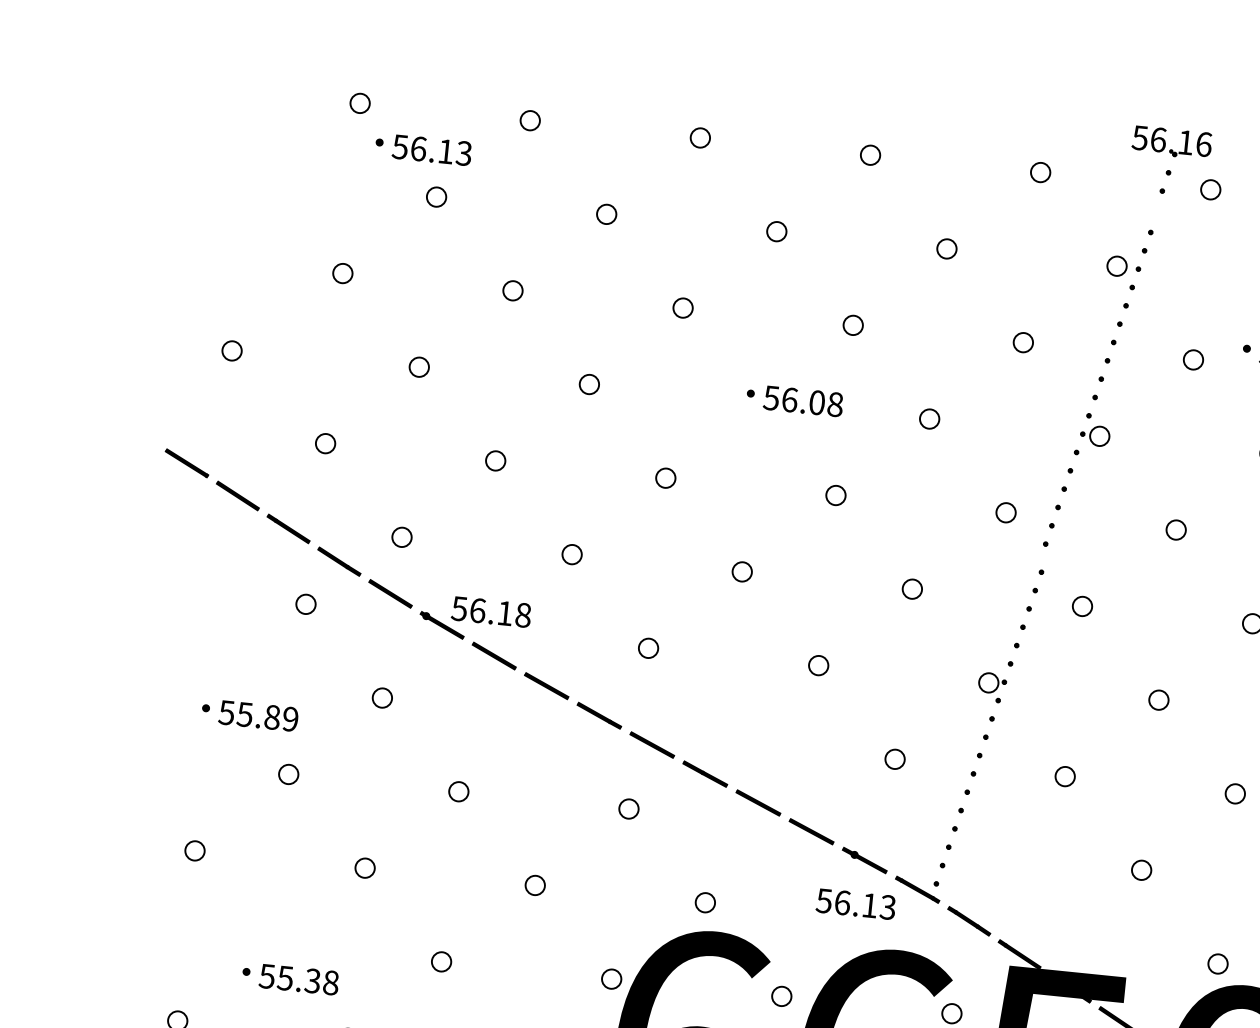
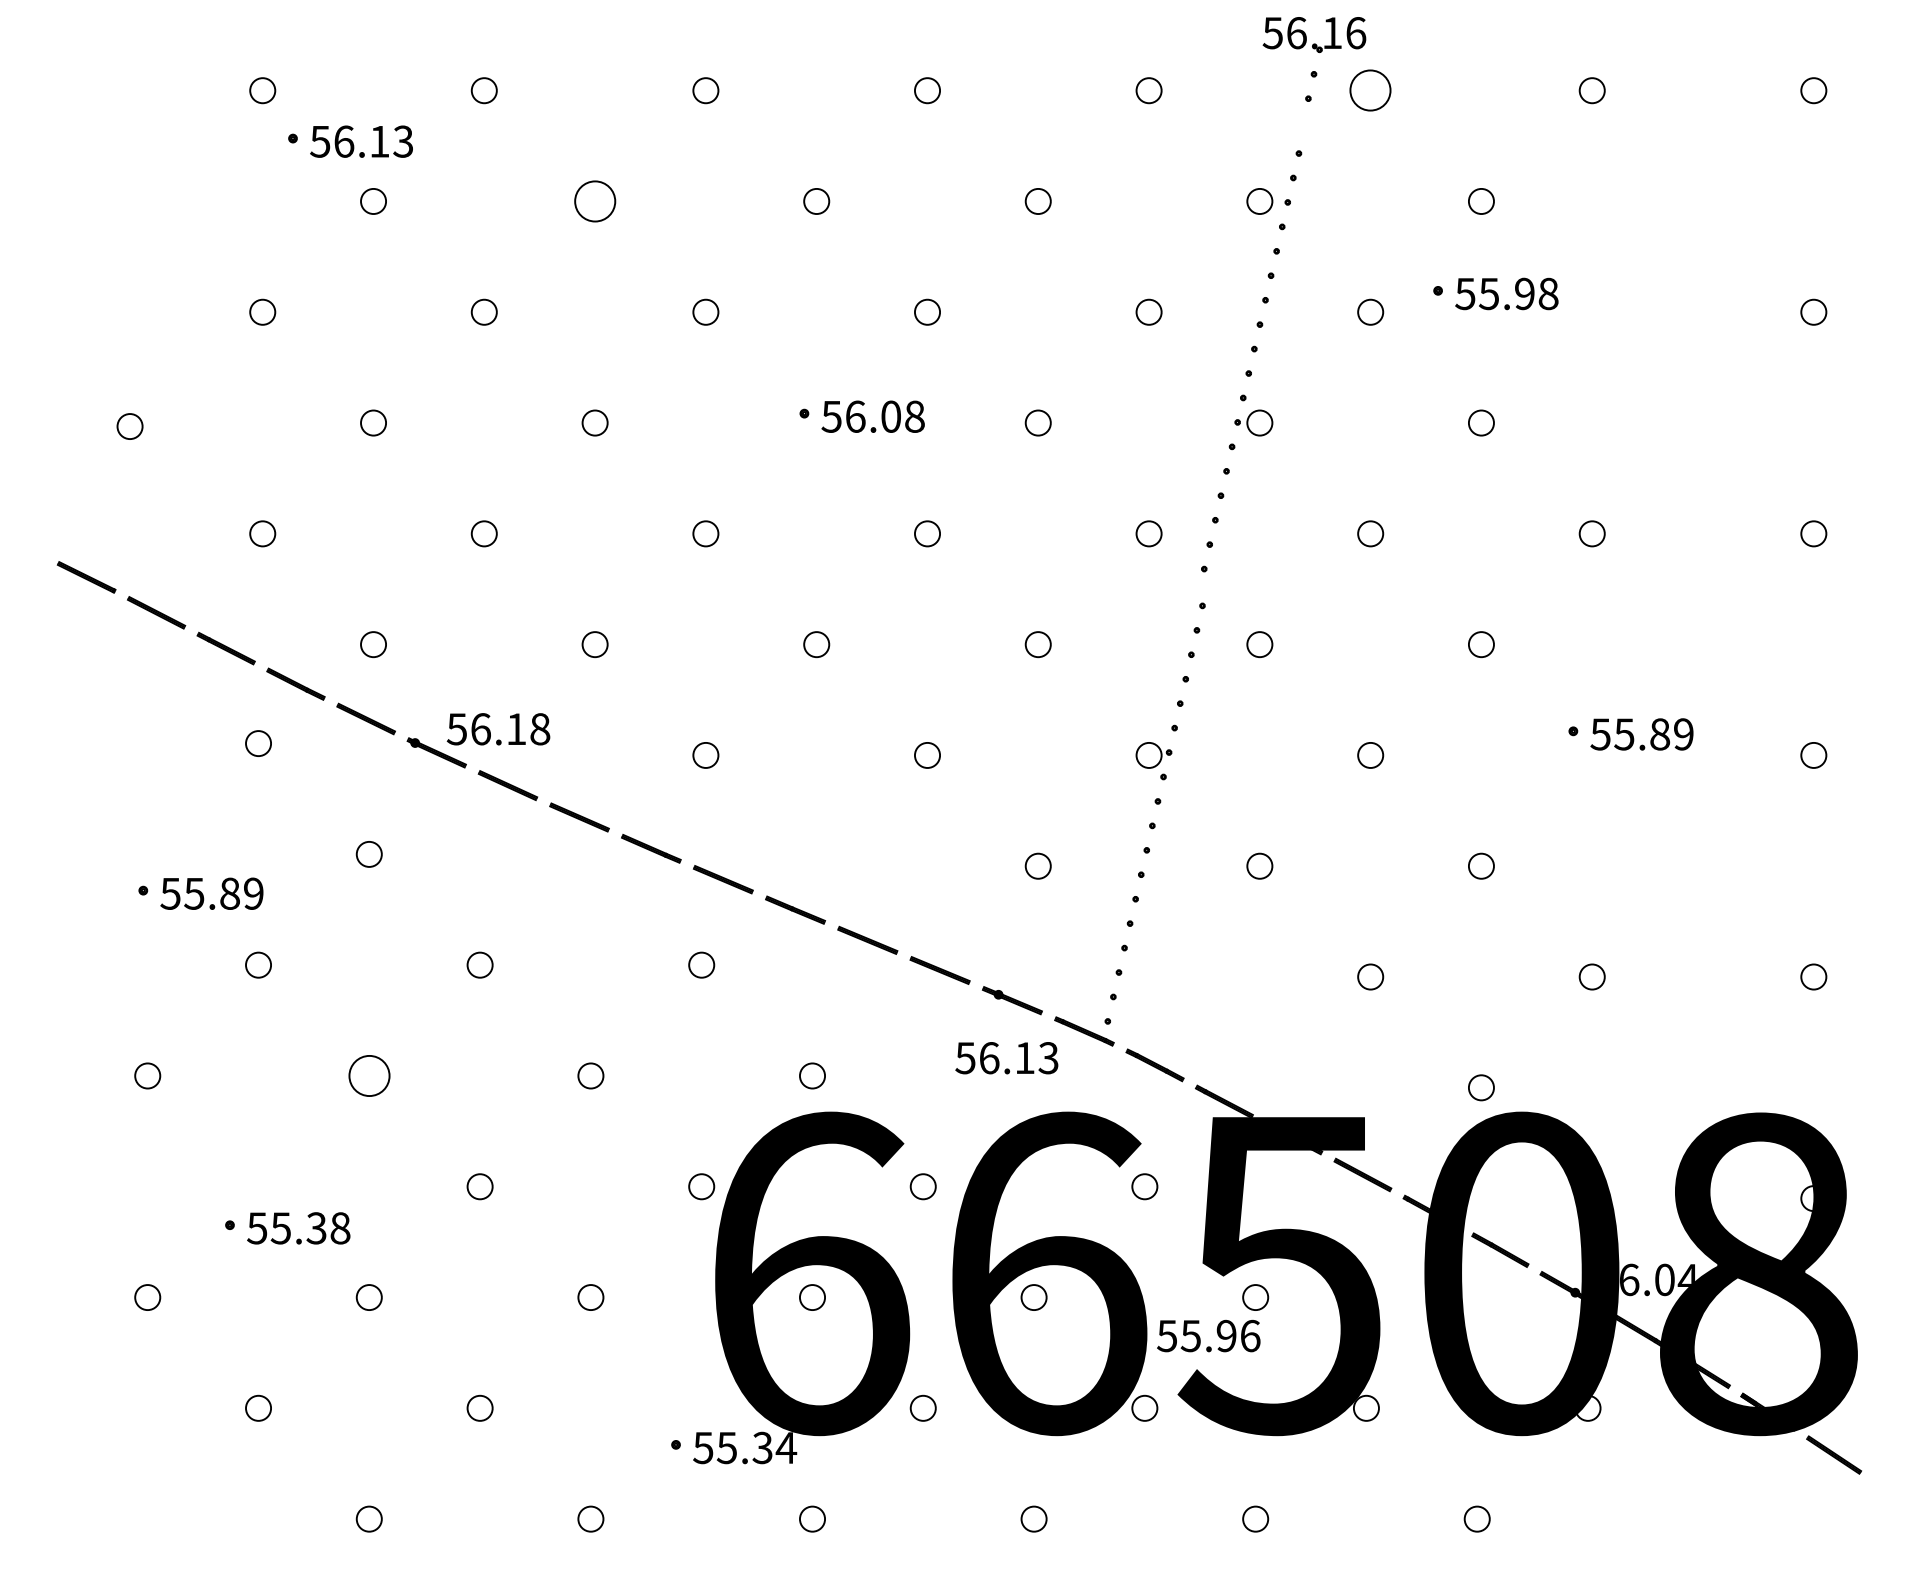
circle: (1210, 189) -> (1370, 90), size x1.6
circle: (606, 214) -> (594, 201), size x1.6
circle: (364, 867) -> (368, 1075), size x1.6

